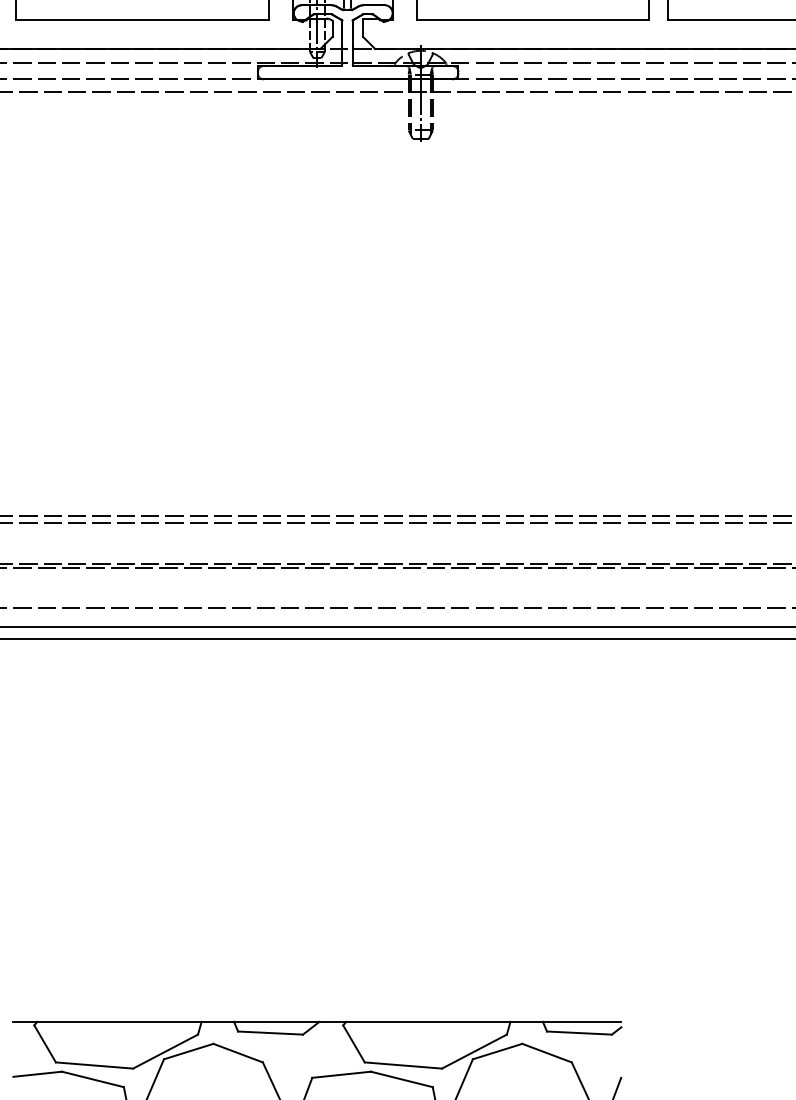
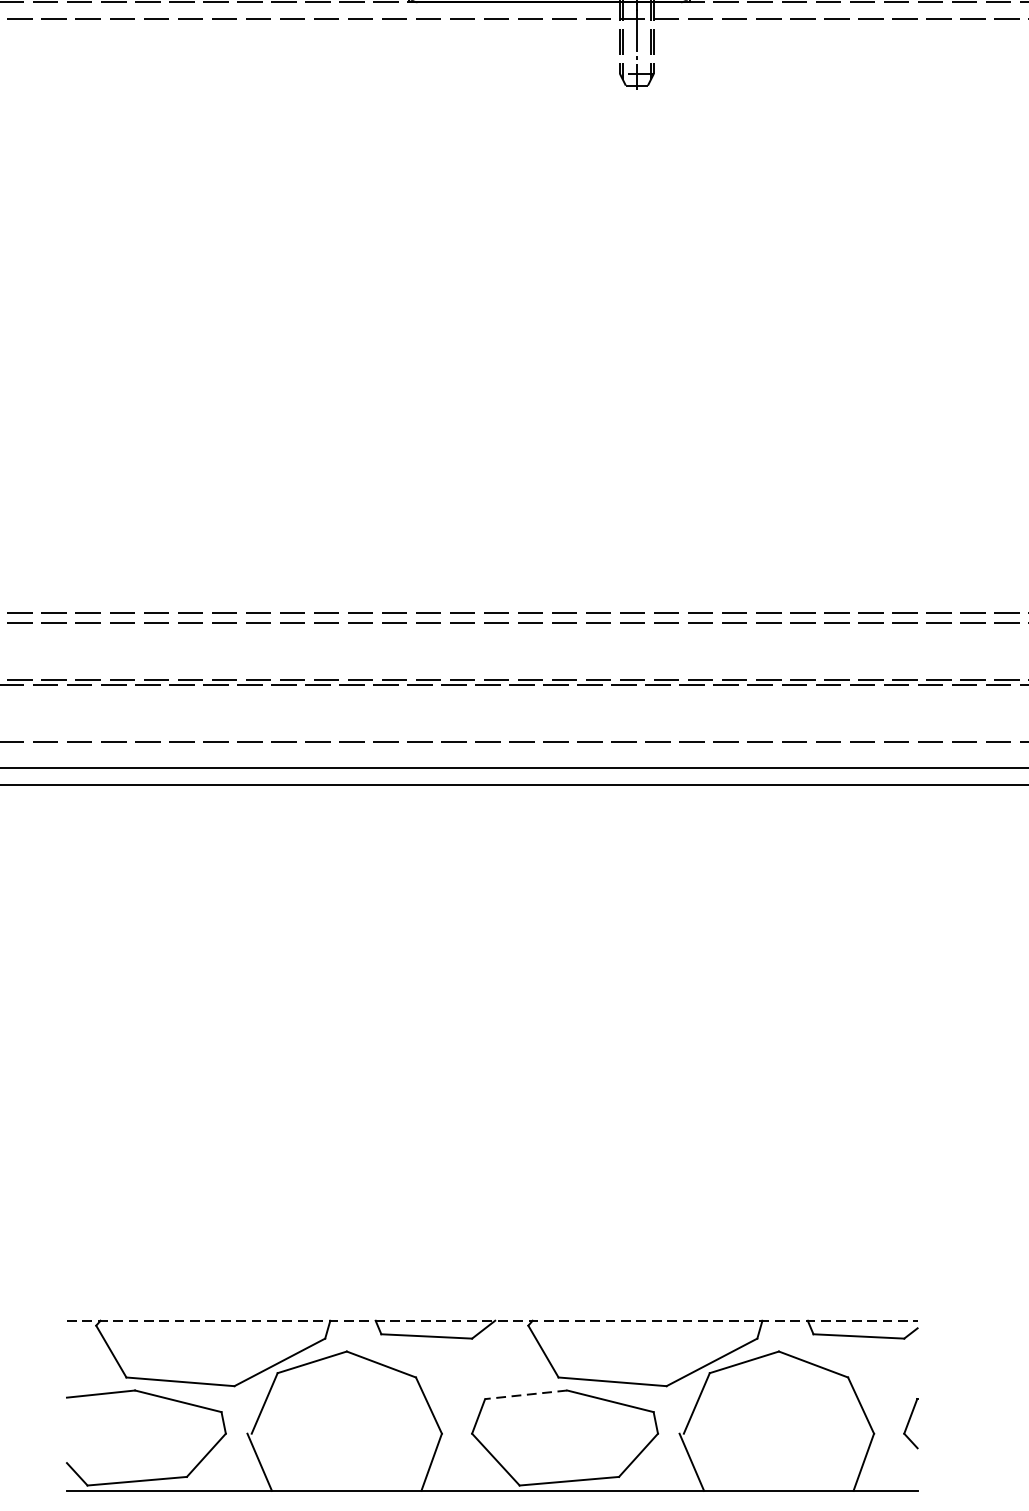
line: (317, 1021) -> (492, 1320), solid -> dashed
line: (341, 1074) -> (525, 1394), solid -> dashed

